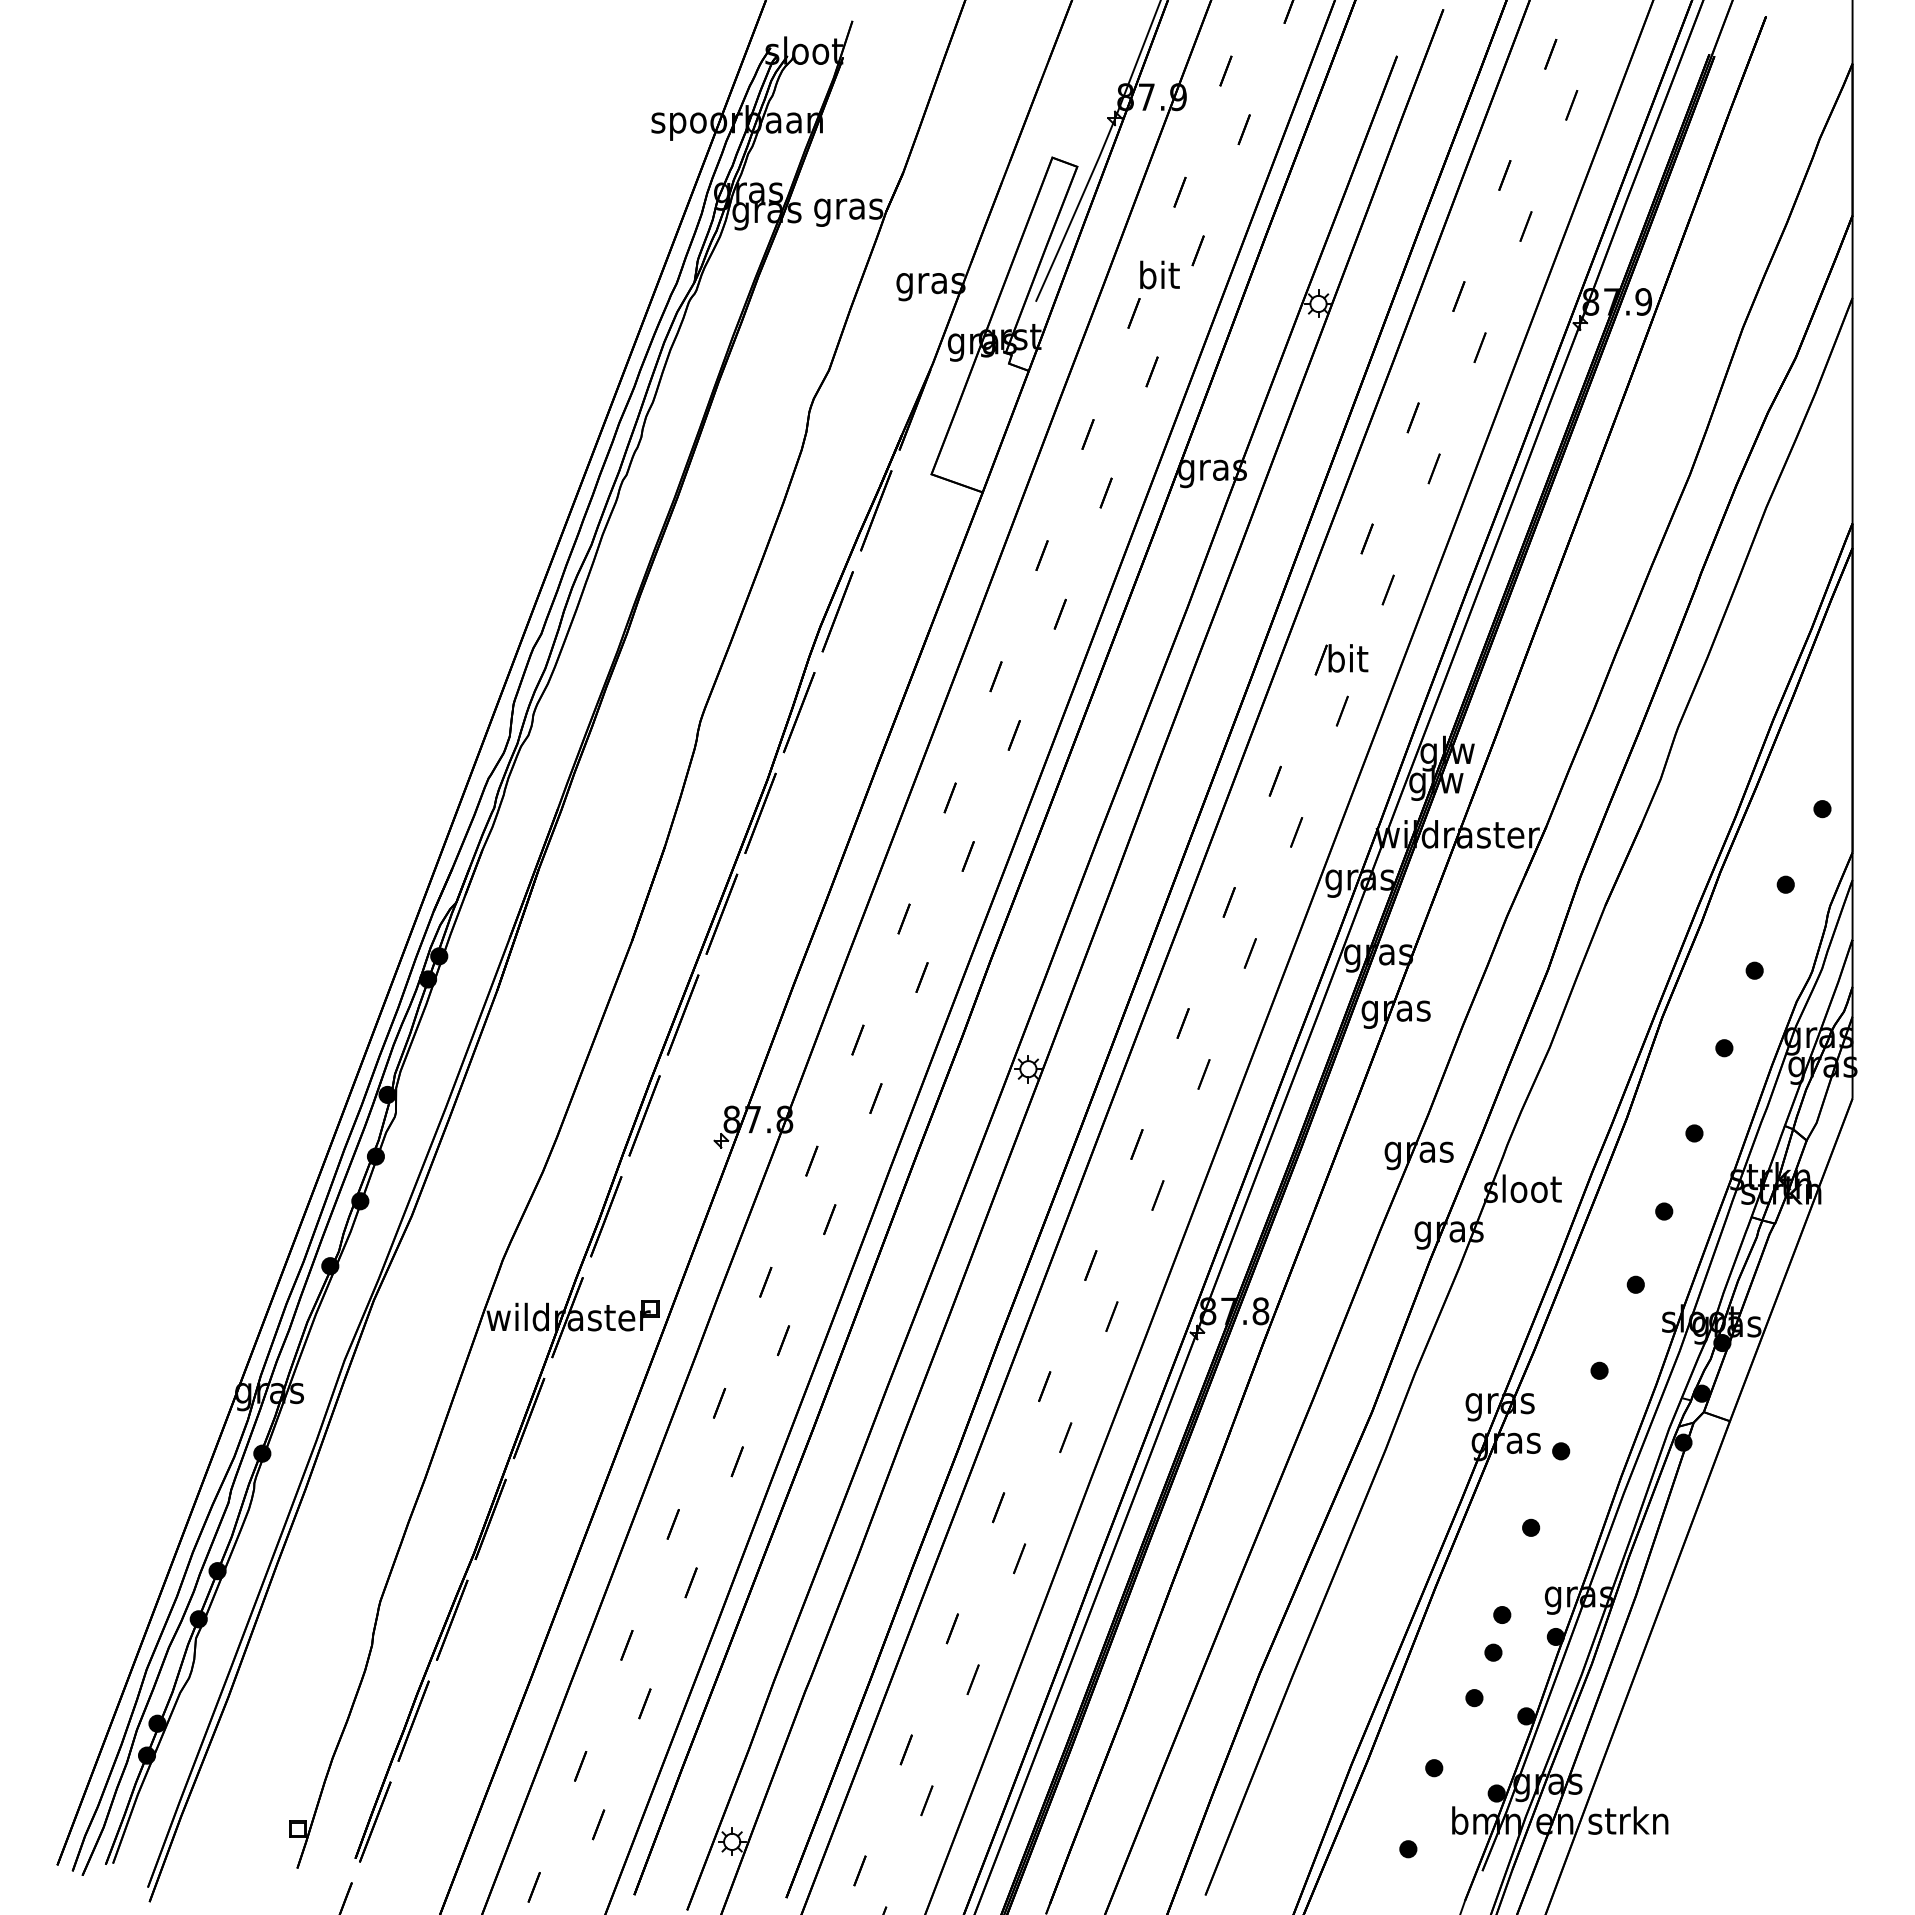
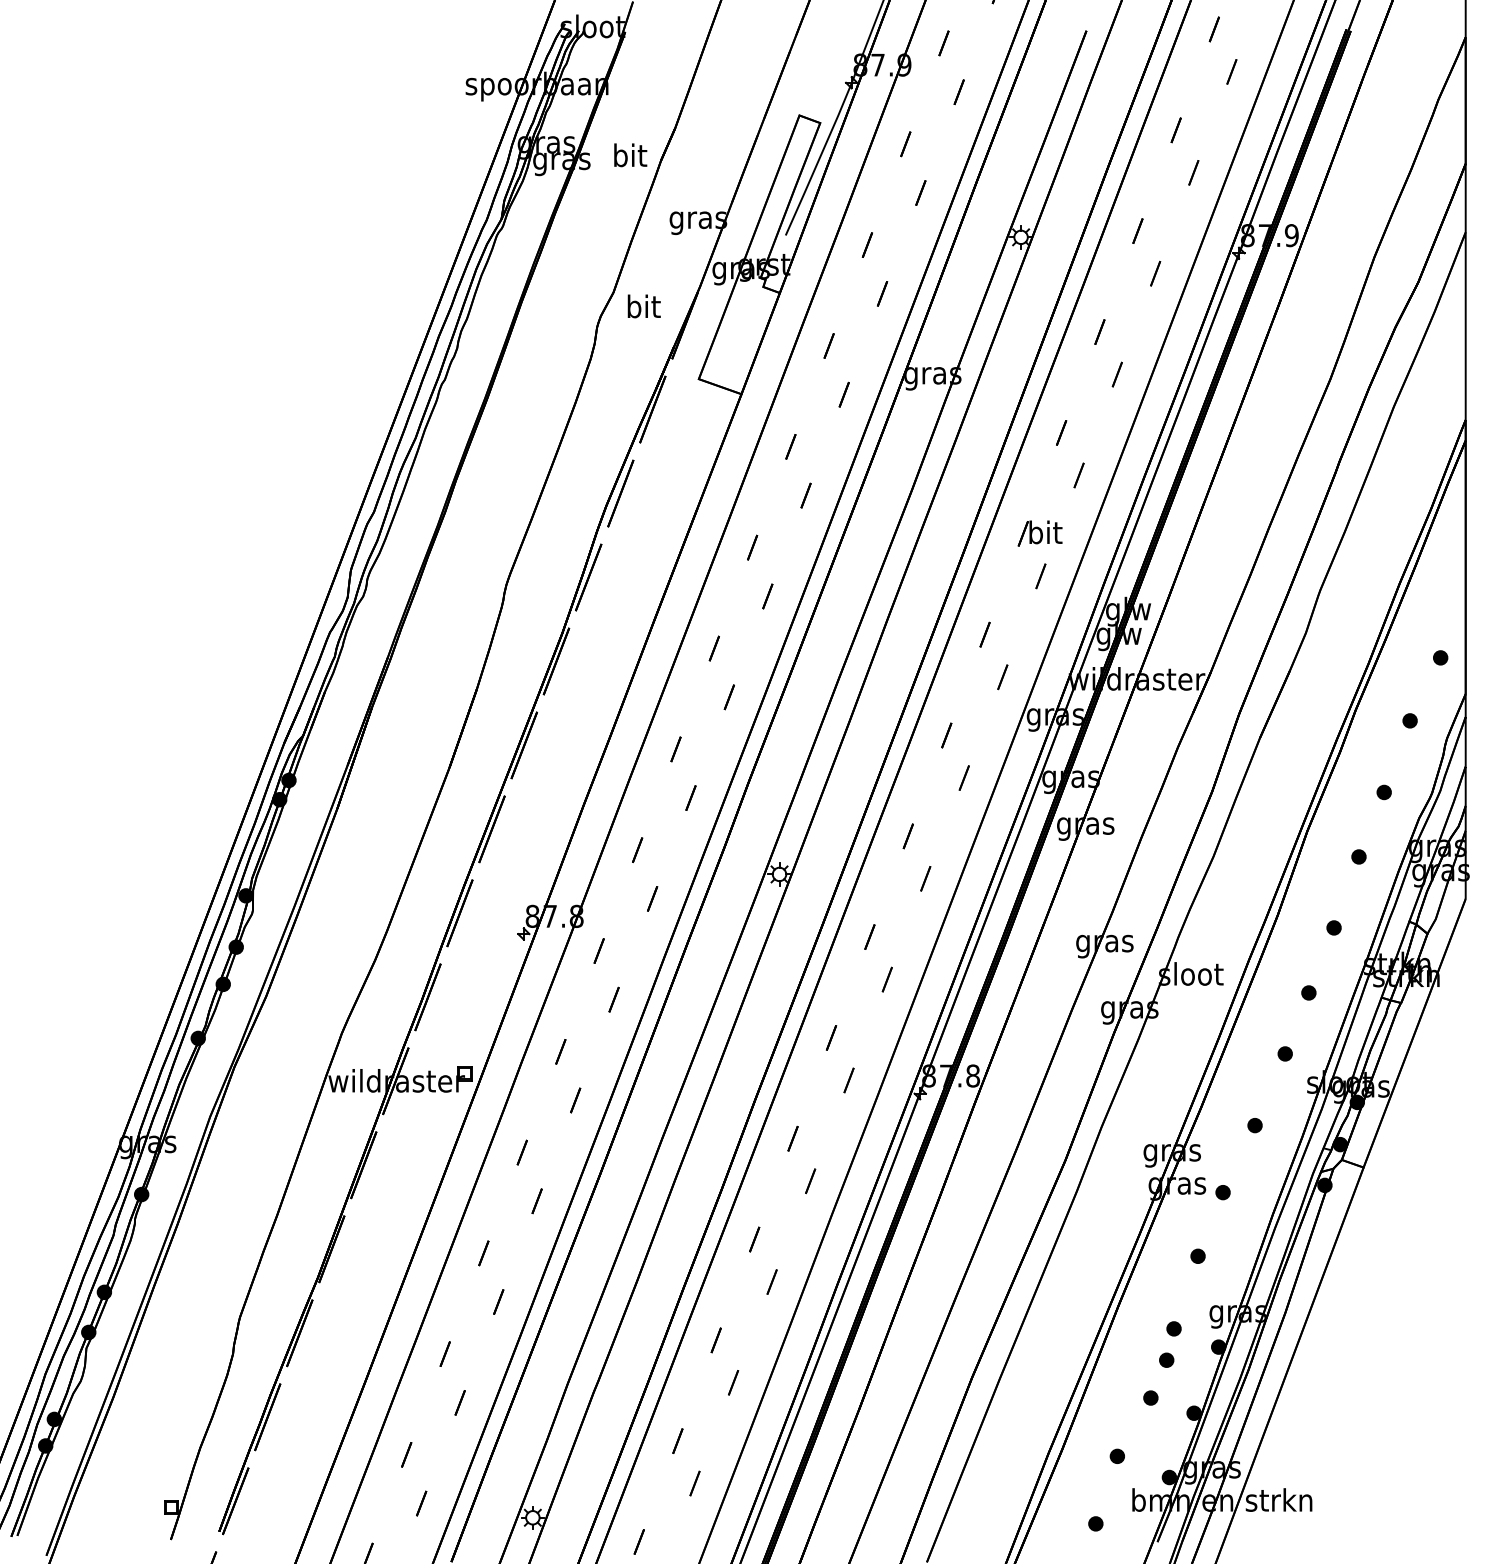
text: (848, 208) -> (629, 157), gras -> bit
text: (1159, 274) -> (643, 306), moved

